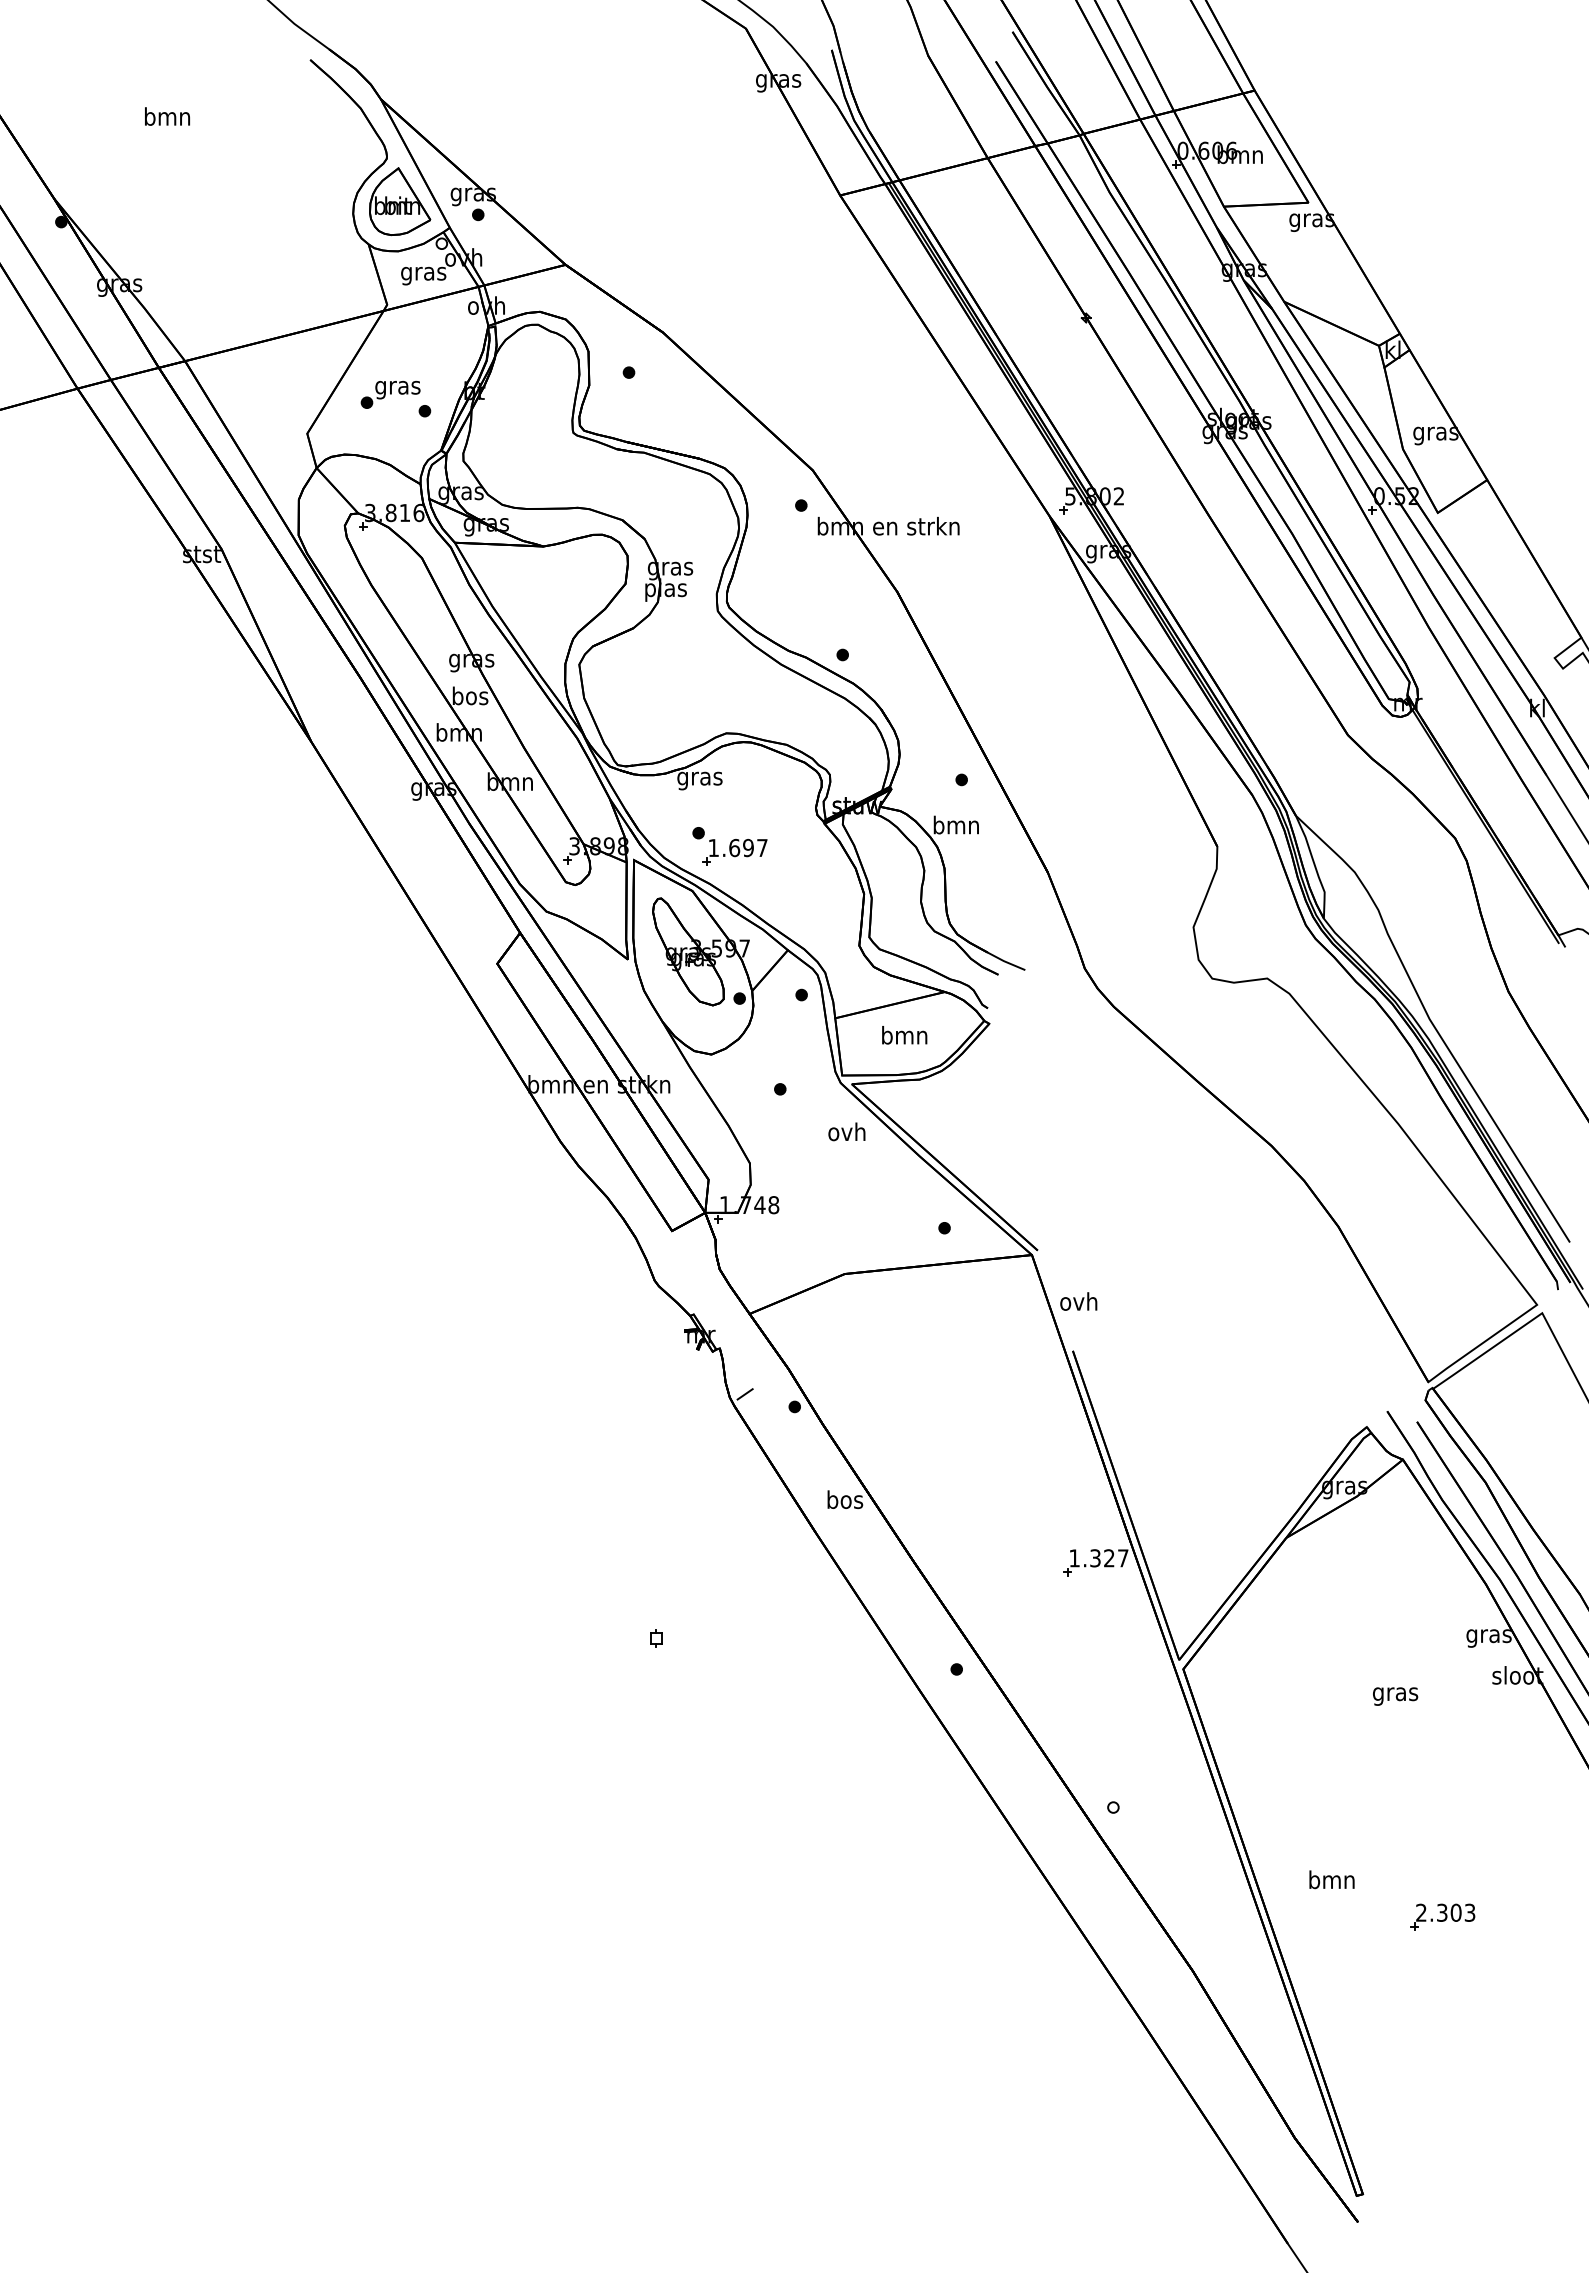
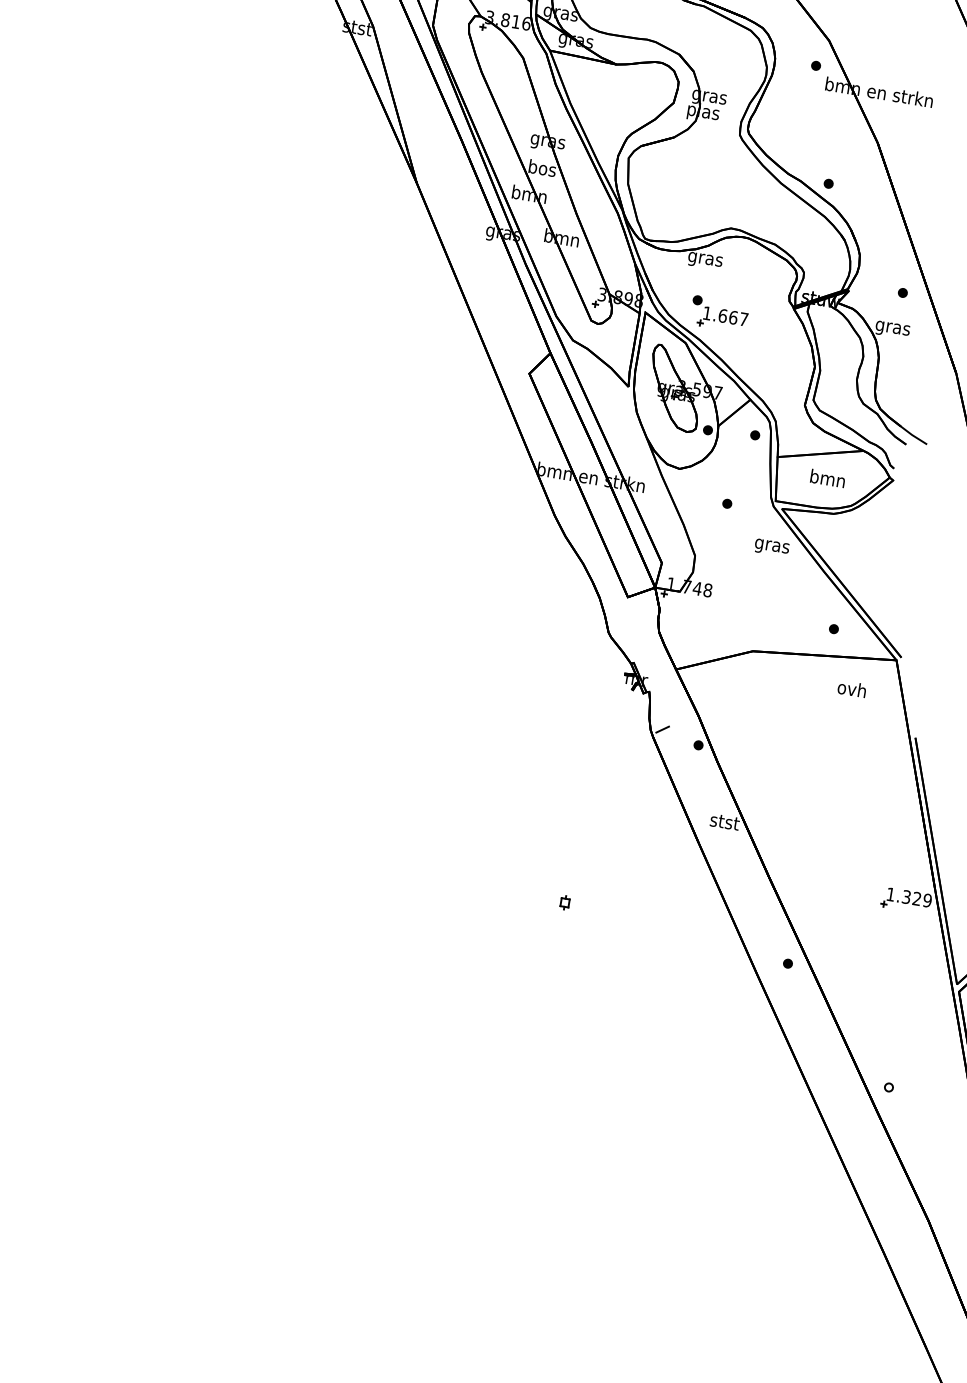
text: (955, 827) -> (892, 328), bmn -> gras
text: (748, 848) -> (733, 318), 1.697 -> 1.667
text: (846, 1133) -> (771, 545), ovh -> gras
text: (1078, 1301) -> (851, 688), moved
text: (845, 1499) -> (725, 821), bos -> stst
text: (1122, 1558) -> (926, 900), 1.327 -> 1.329

